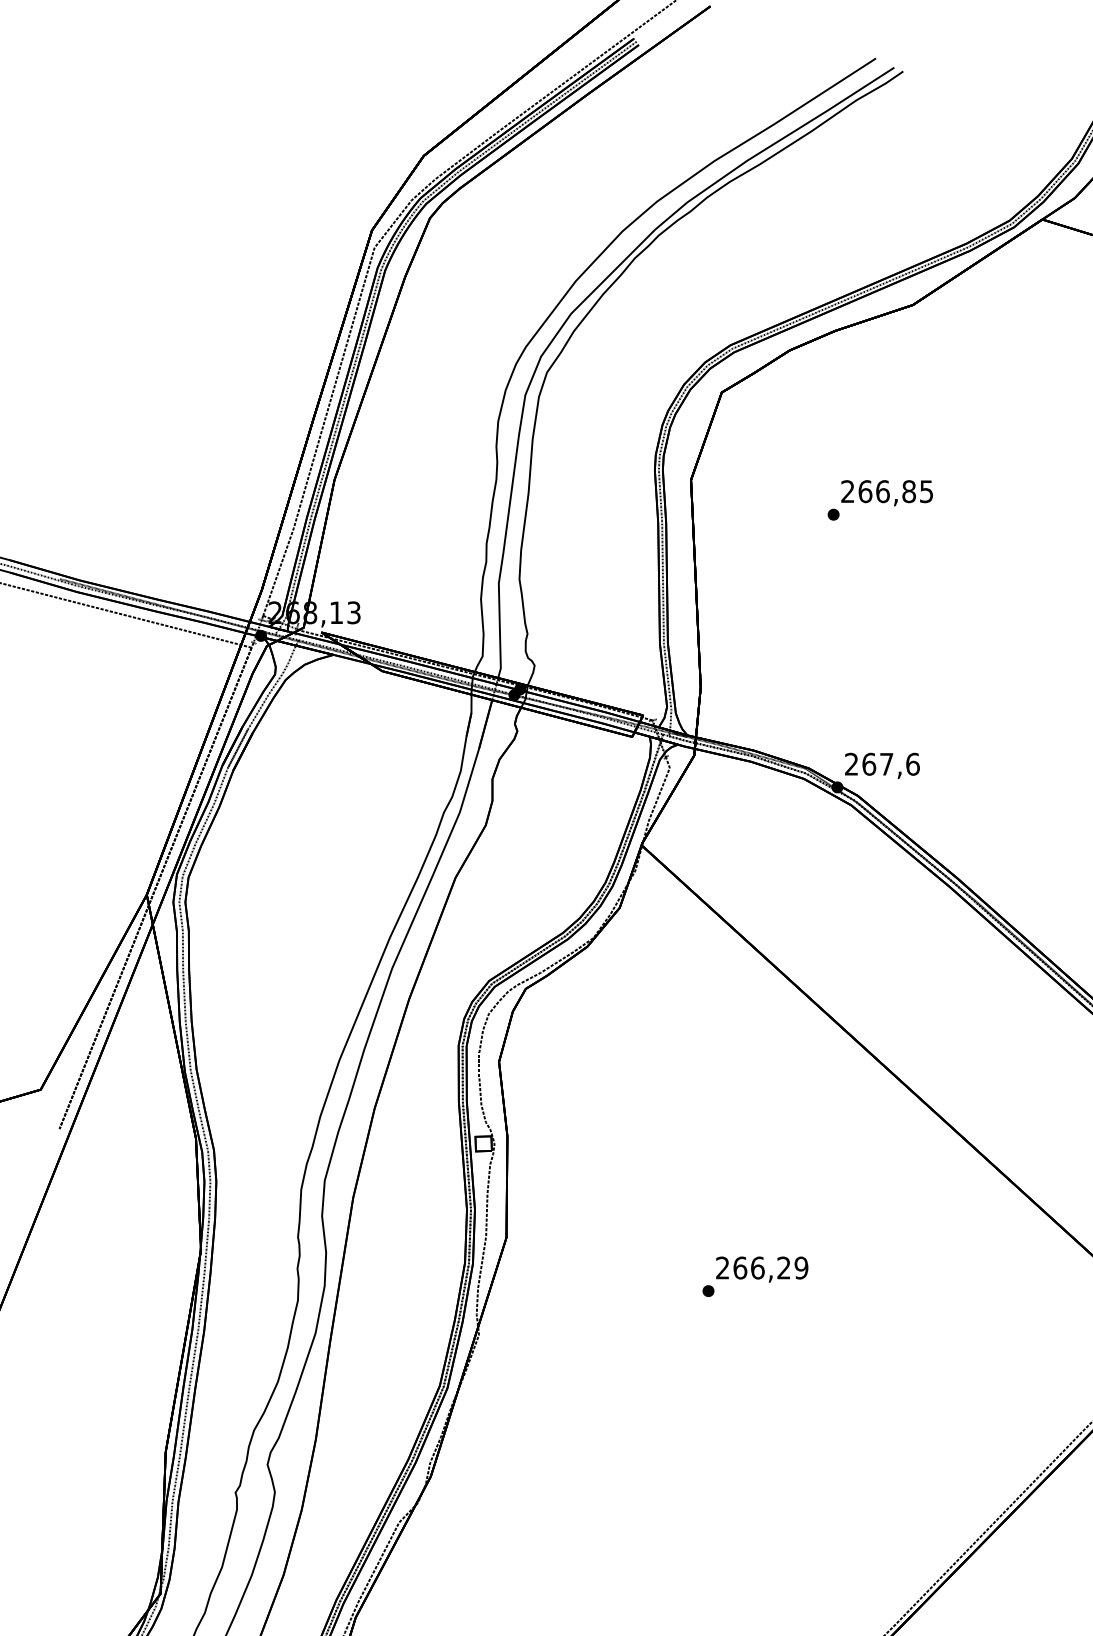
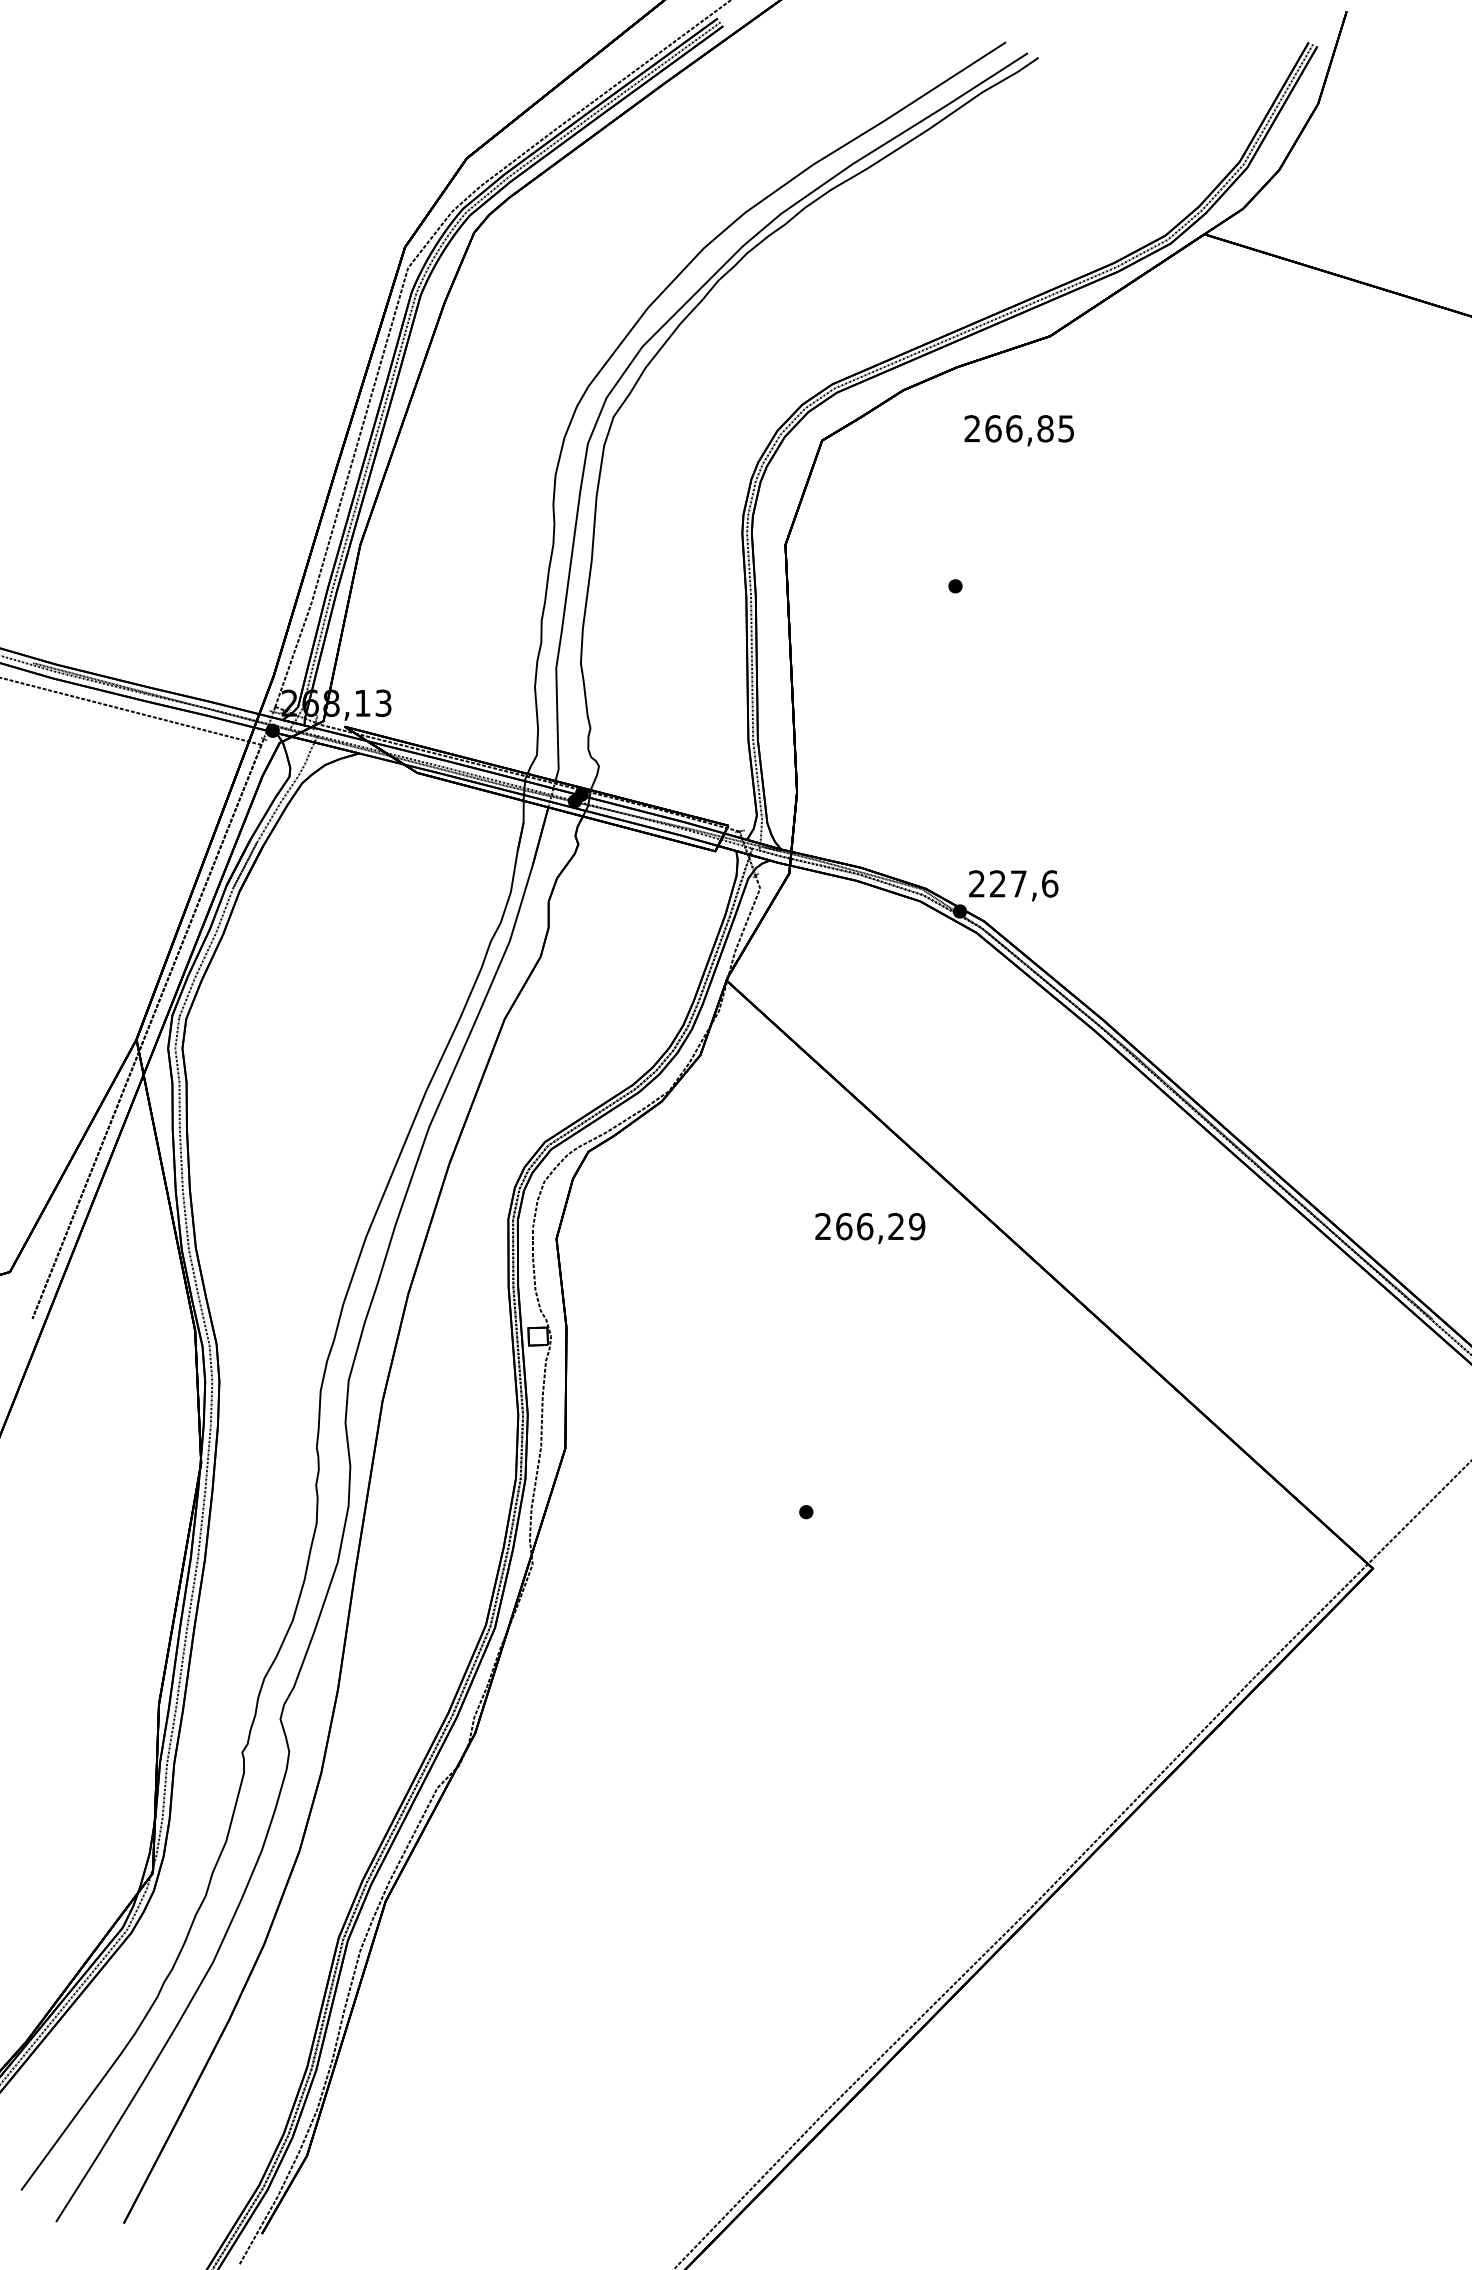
text: (886, 493) -> (1018, 430), moved
text: (868, 763) -> (997, 883), 267,6 -> 227,6
text: (762, 1269) -> (870, 1228), moved

